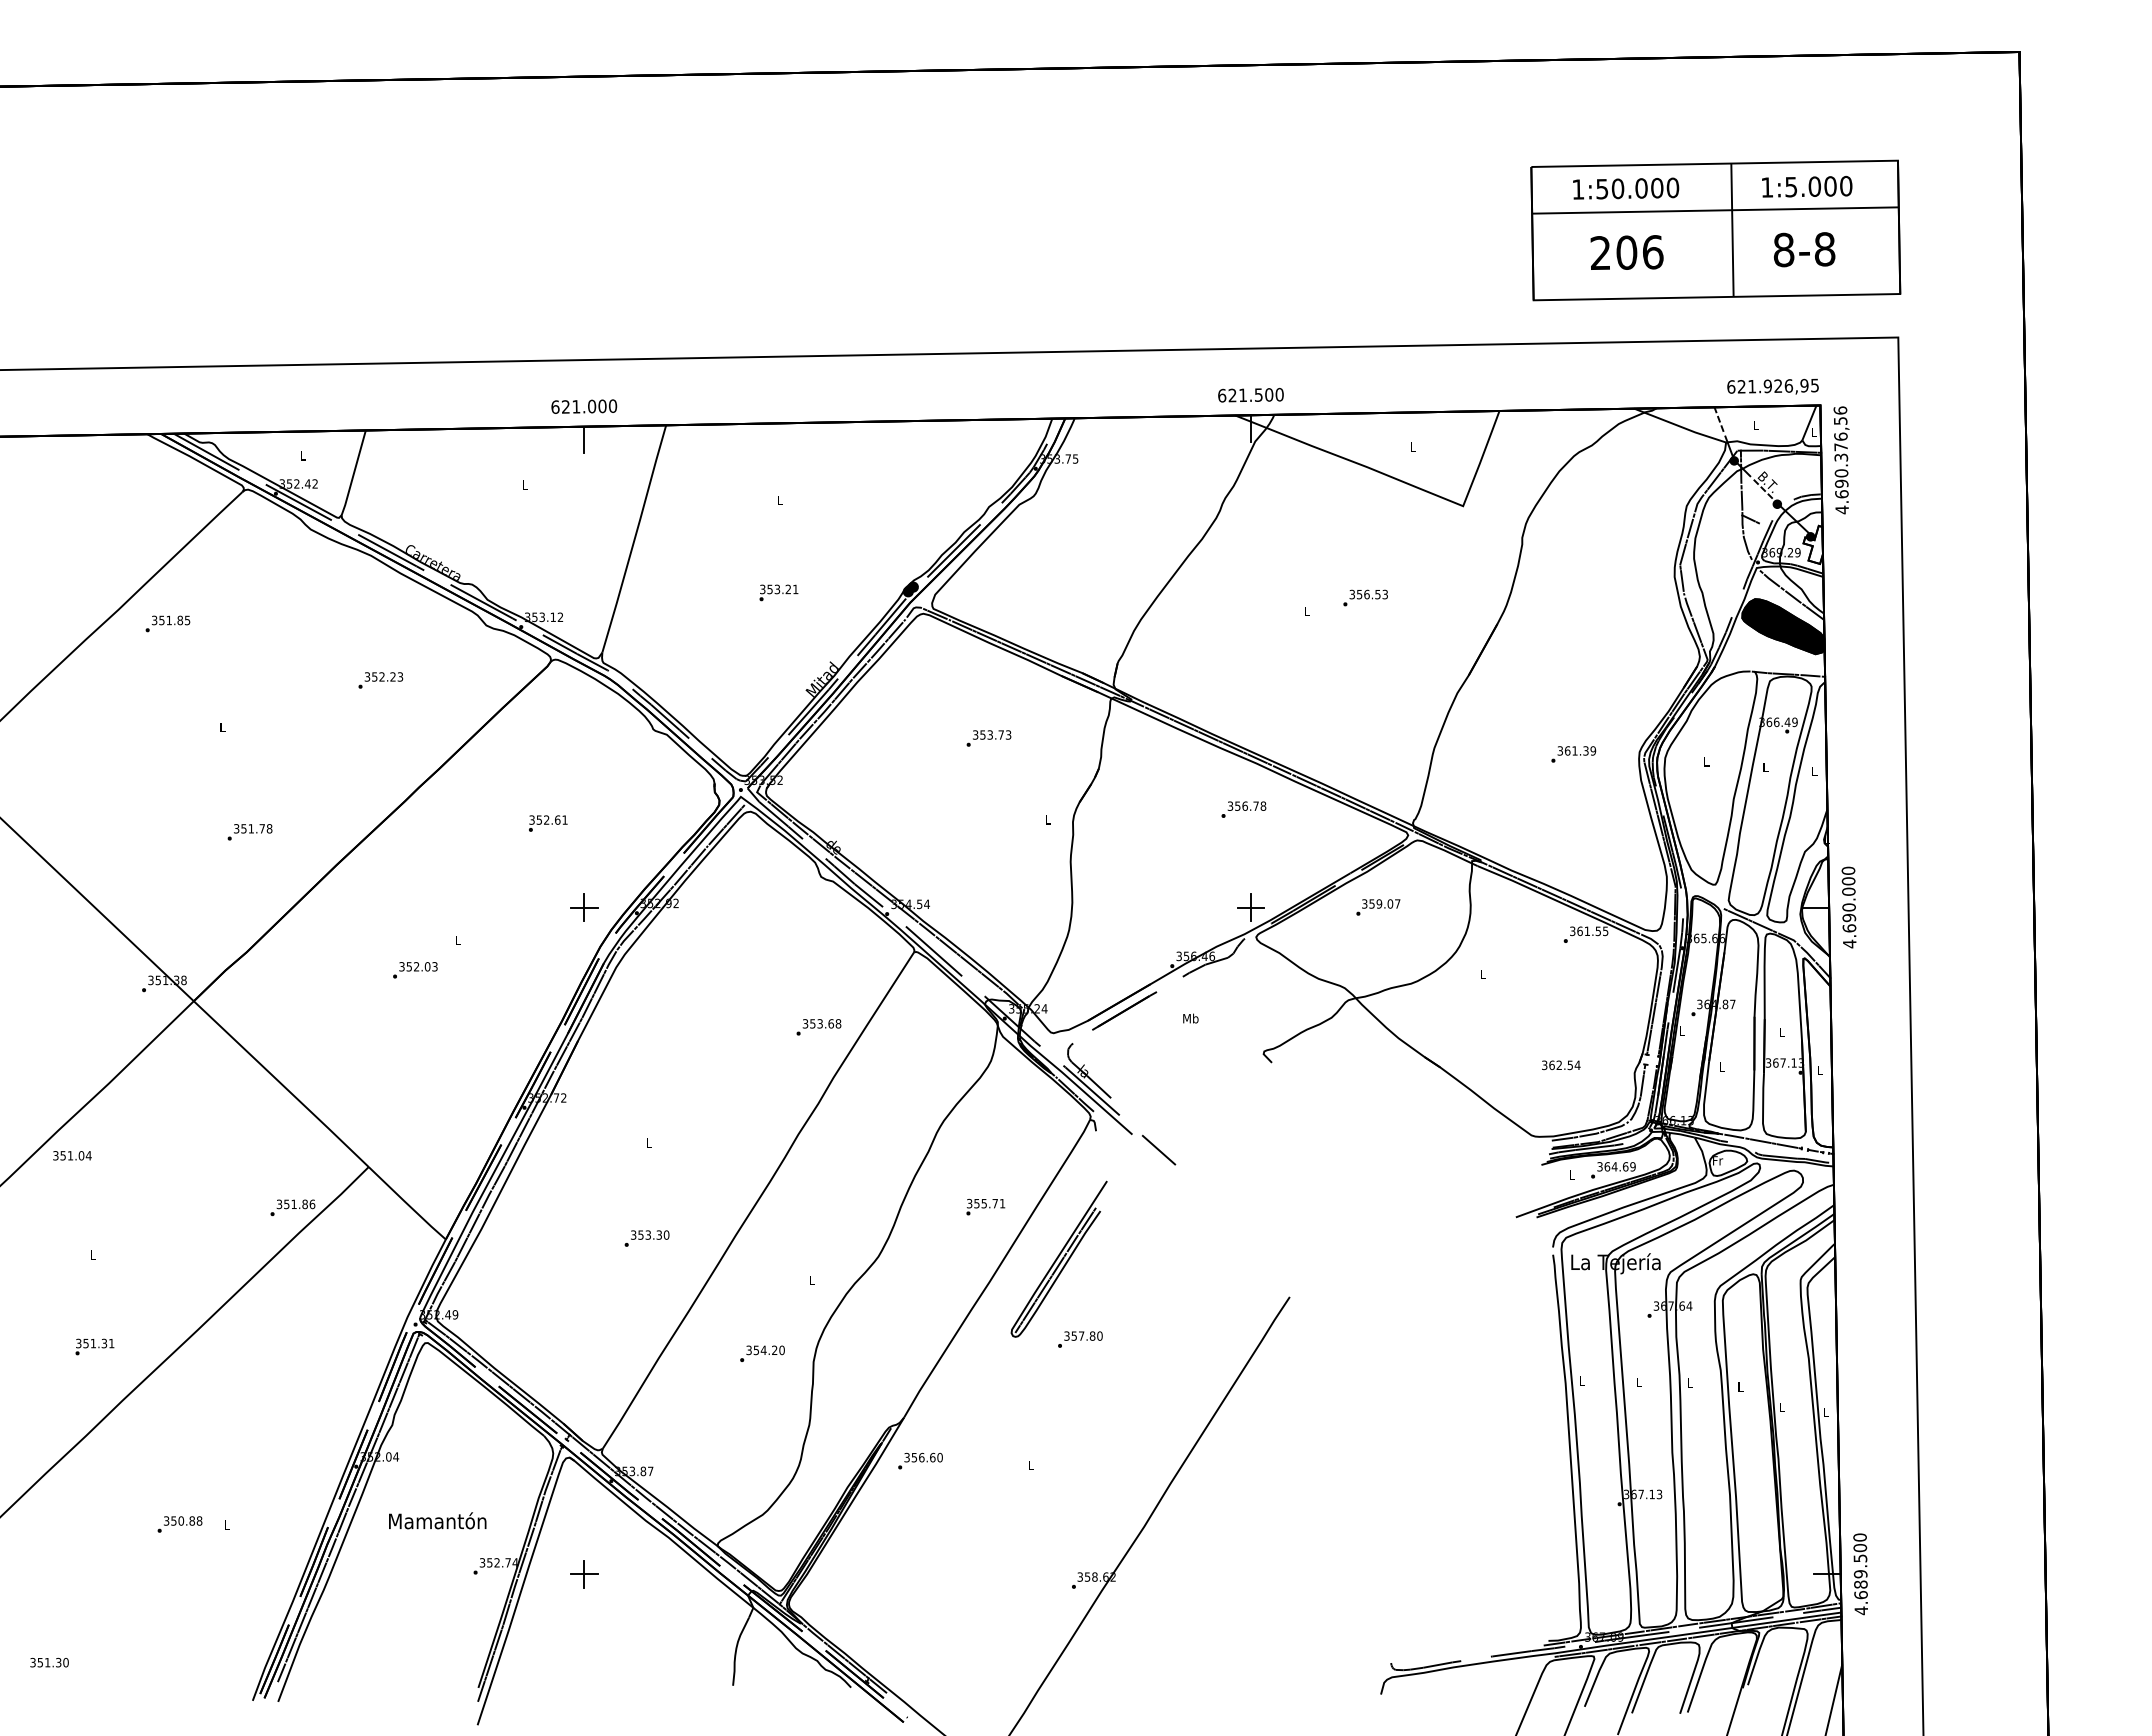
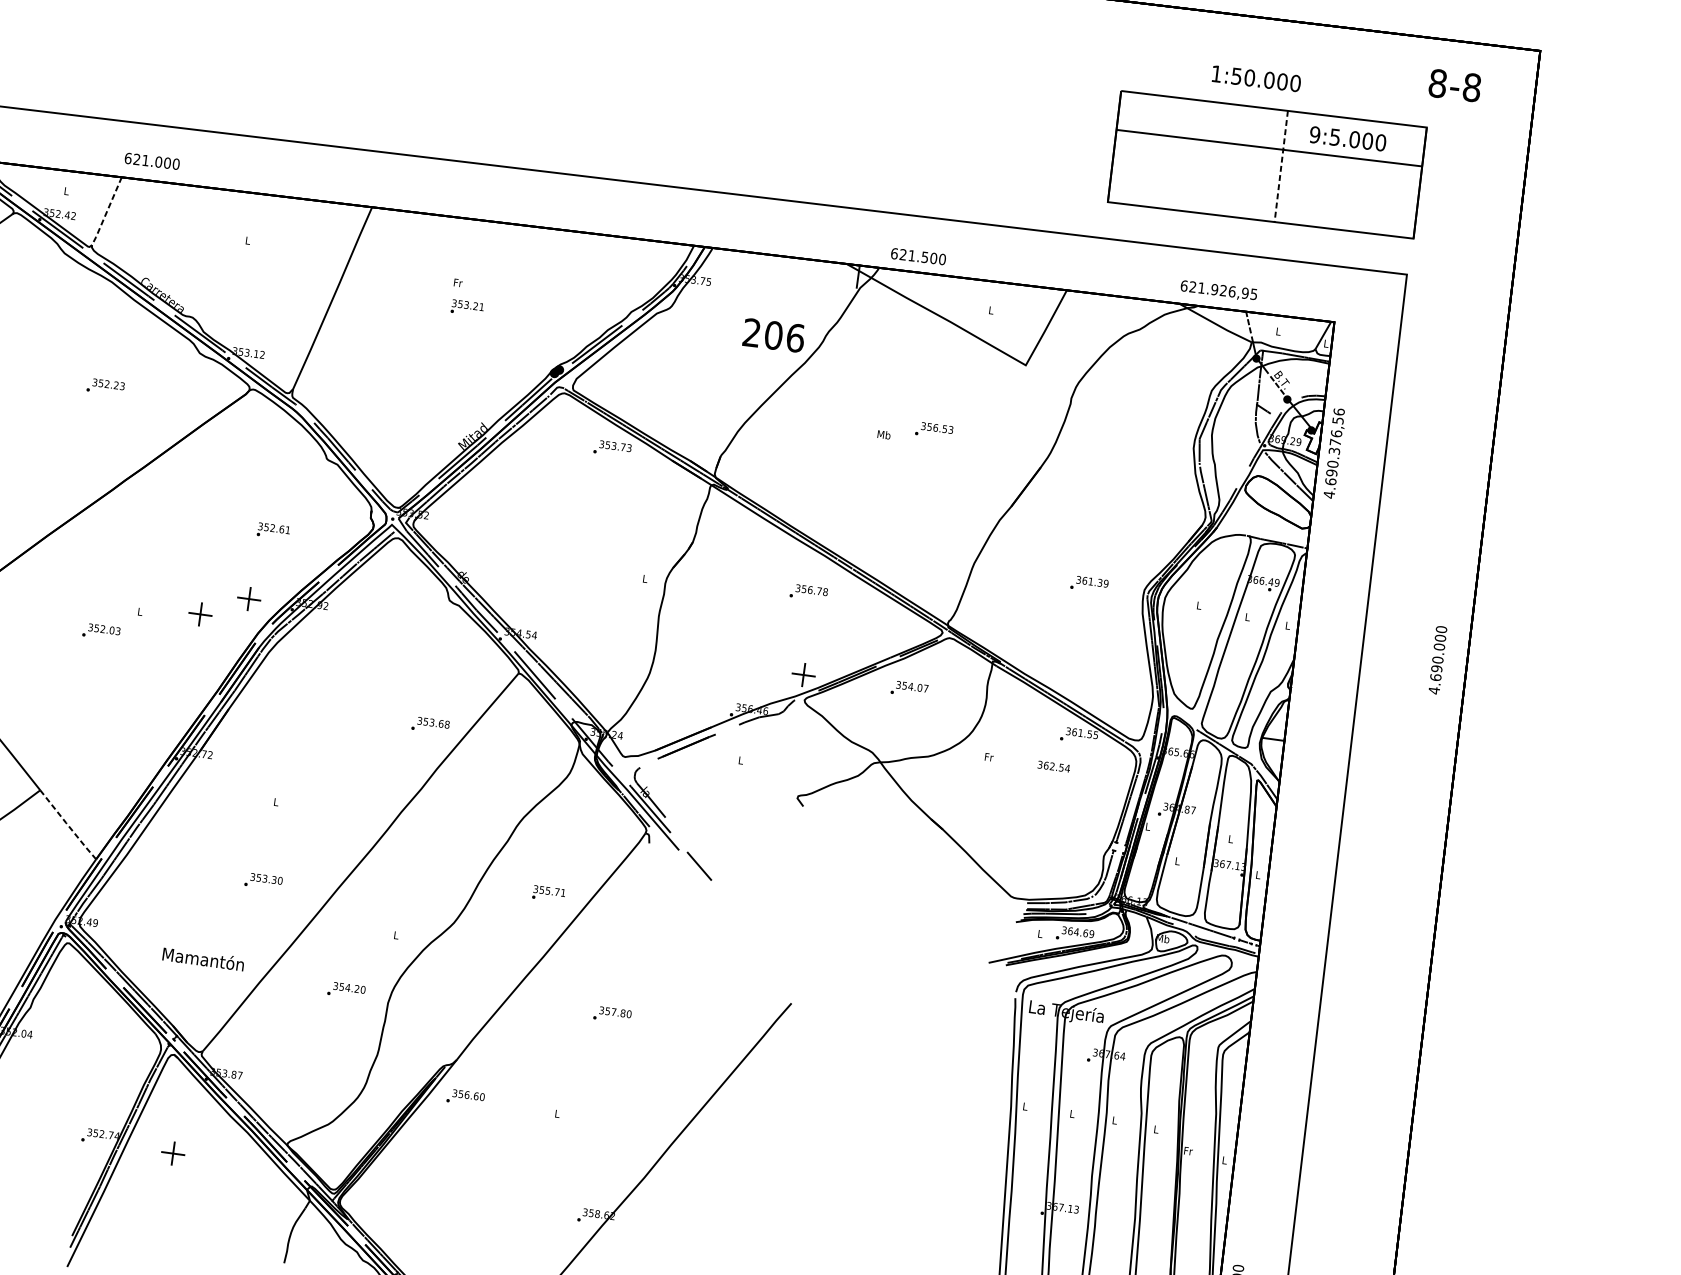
text: (1767, 187) -> (1315, 134), 1:5.000 -> 9:5.000
text: (1626, 188) -> (1256, 78), moved
line: (1732, 230) -> (1281, 166), solid -> dashed
text: (1804, 249) -> (1455, 85), moved
text: (1626, 252) -> (773, 335), moved
text: (1772, 386) -> (1218, 290), moved
text: (1250, 395) -> (918, 256), moved
text: (584, 406) -> (152, 161), moved
line: (584, 439) -> (302, 209), removed
text: (1841, 460) -> (1334, 453), moved
line: (353, 473) -> (106, 211), solid -> dashed
text: (780, 500) -> (458, 282), L -> Fr
text: (778, 592) -> (467, 307), moved
text: (1306, 610) -> (883, 434), L -> Mb
fill: (1783, 626) -> (1278, 501), removed
text: (988, 738) -> (612, 448), moved
text: (548, 823) -> (273, 531), moved
text: (1379, 903) -> (910, 686), 359.07 -> 354.07
text: (1848, 907) -> (1437, 660), moved
part: (529, 933) -> (200, 614), added
text: (1483, 974) -> (989, 757), L -> Fr
text: (1190, 1018) -> (740, 760), Mb -> L
text: (1561, 1065) -> (1054, 766), moved
text: (1717, 1160) -> (1162, 938), Fr -> Mb
line: (407, 1203) -> (68, 825), solid -> dashed
part: (1058, 1258) -> (603, 944), removed
text: (1782, 1406) -> (1188, 1150), L -> Fr
text: (437, 1520) -> (203, 958), moved

